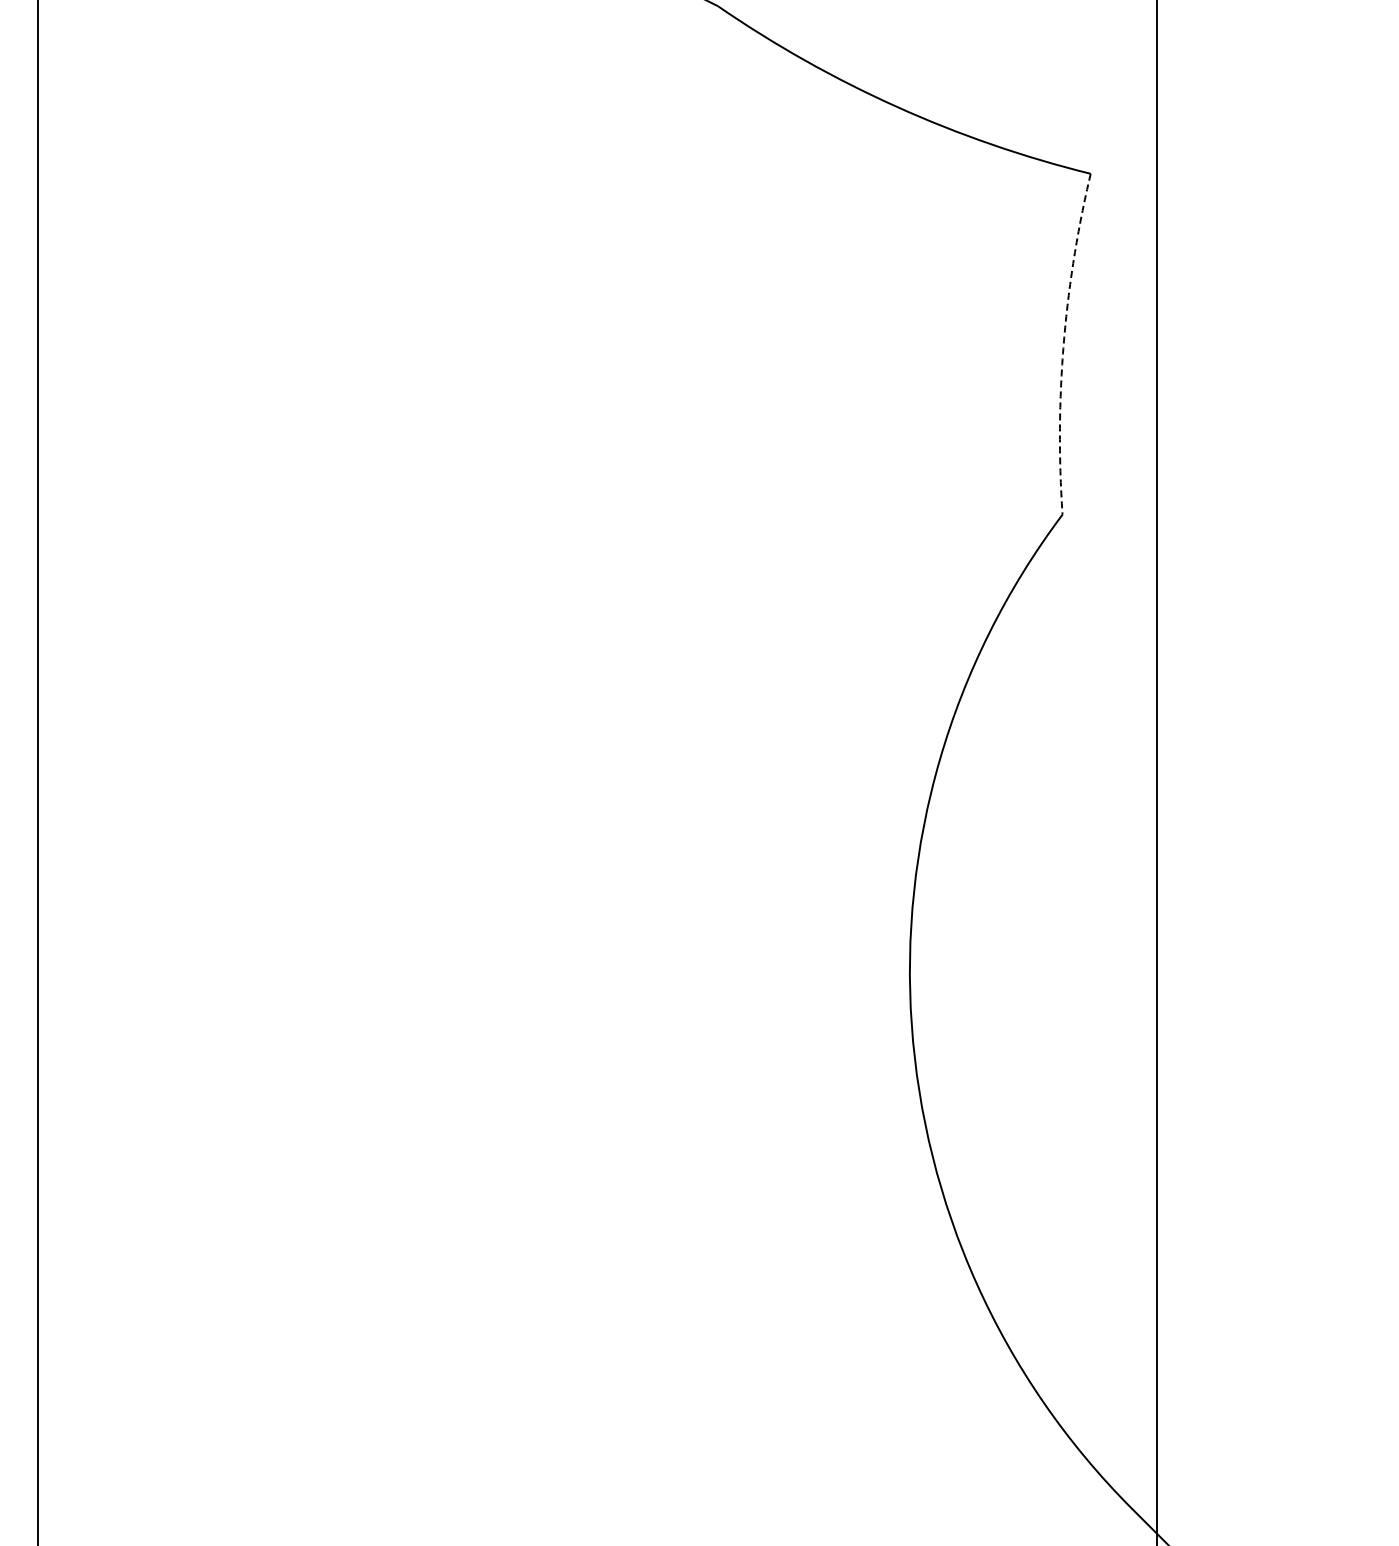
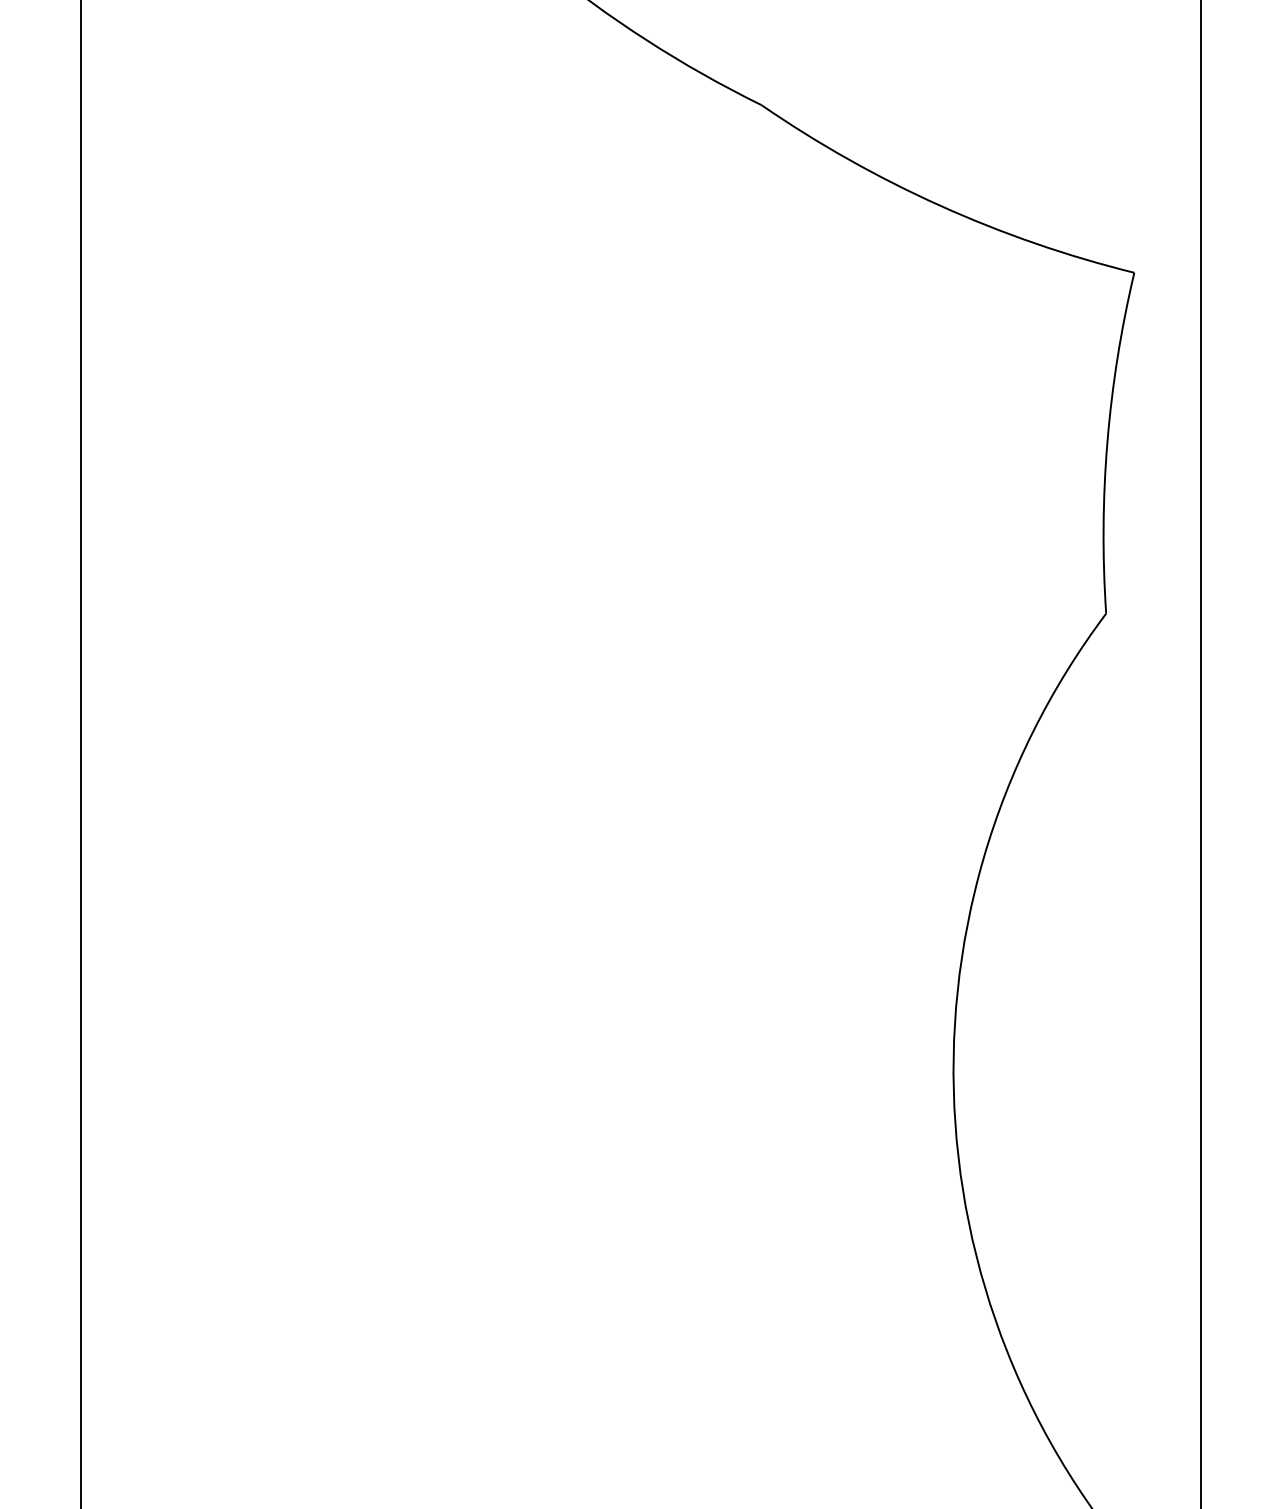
arc: (1063, 343) -> (1107, 442), dashed -> solid

